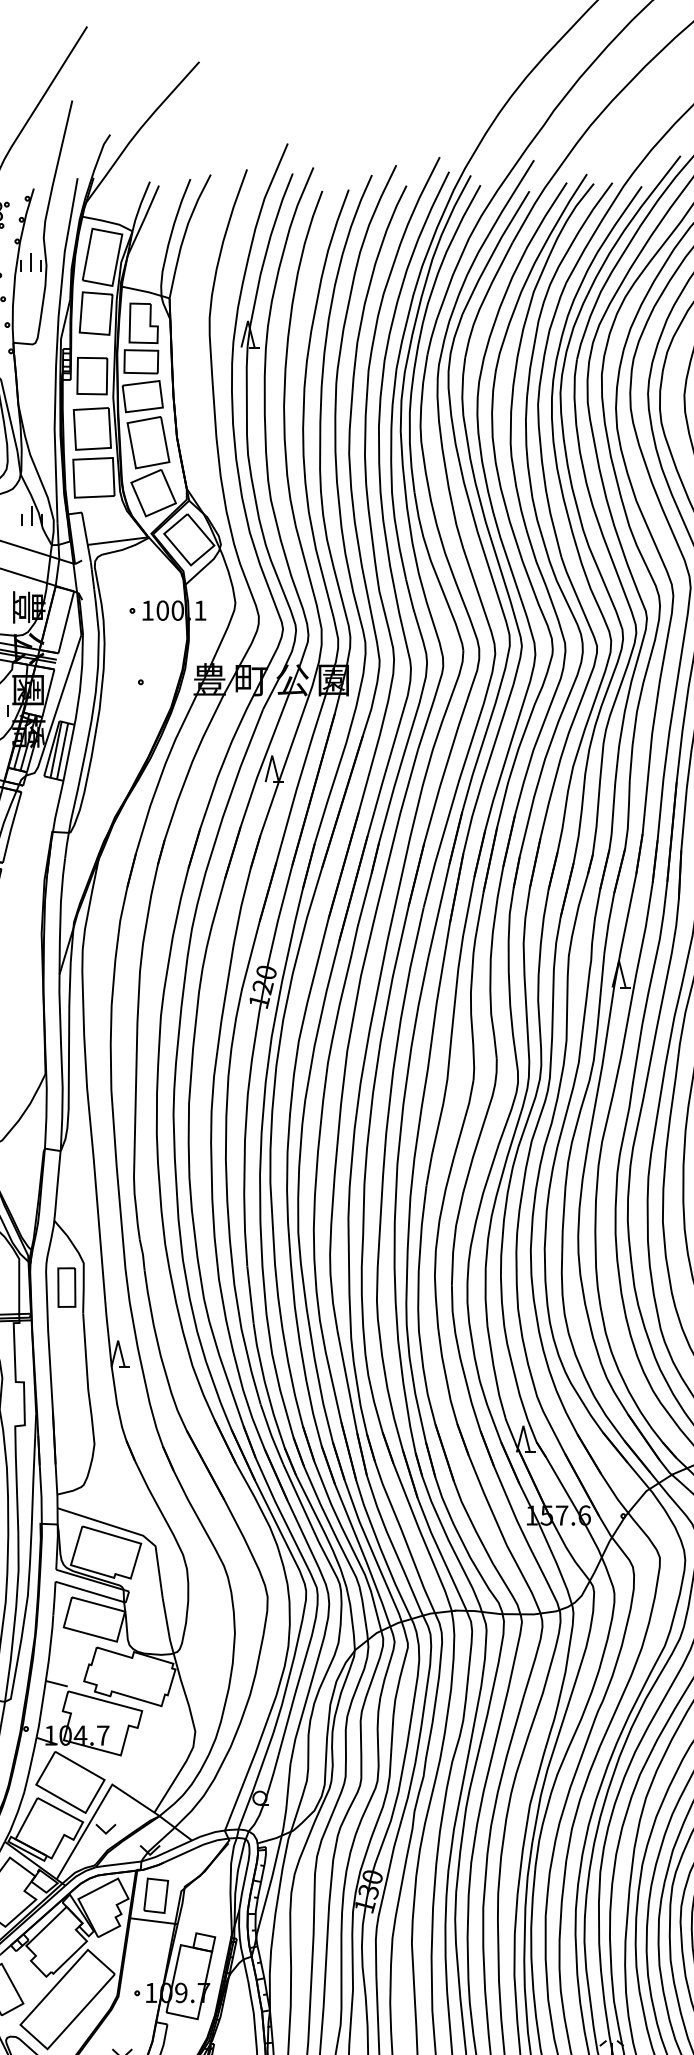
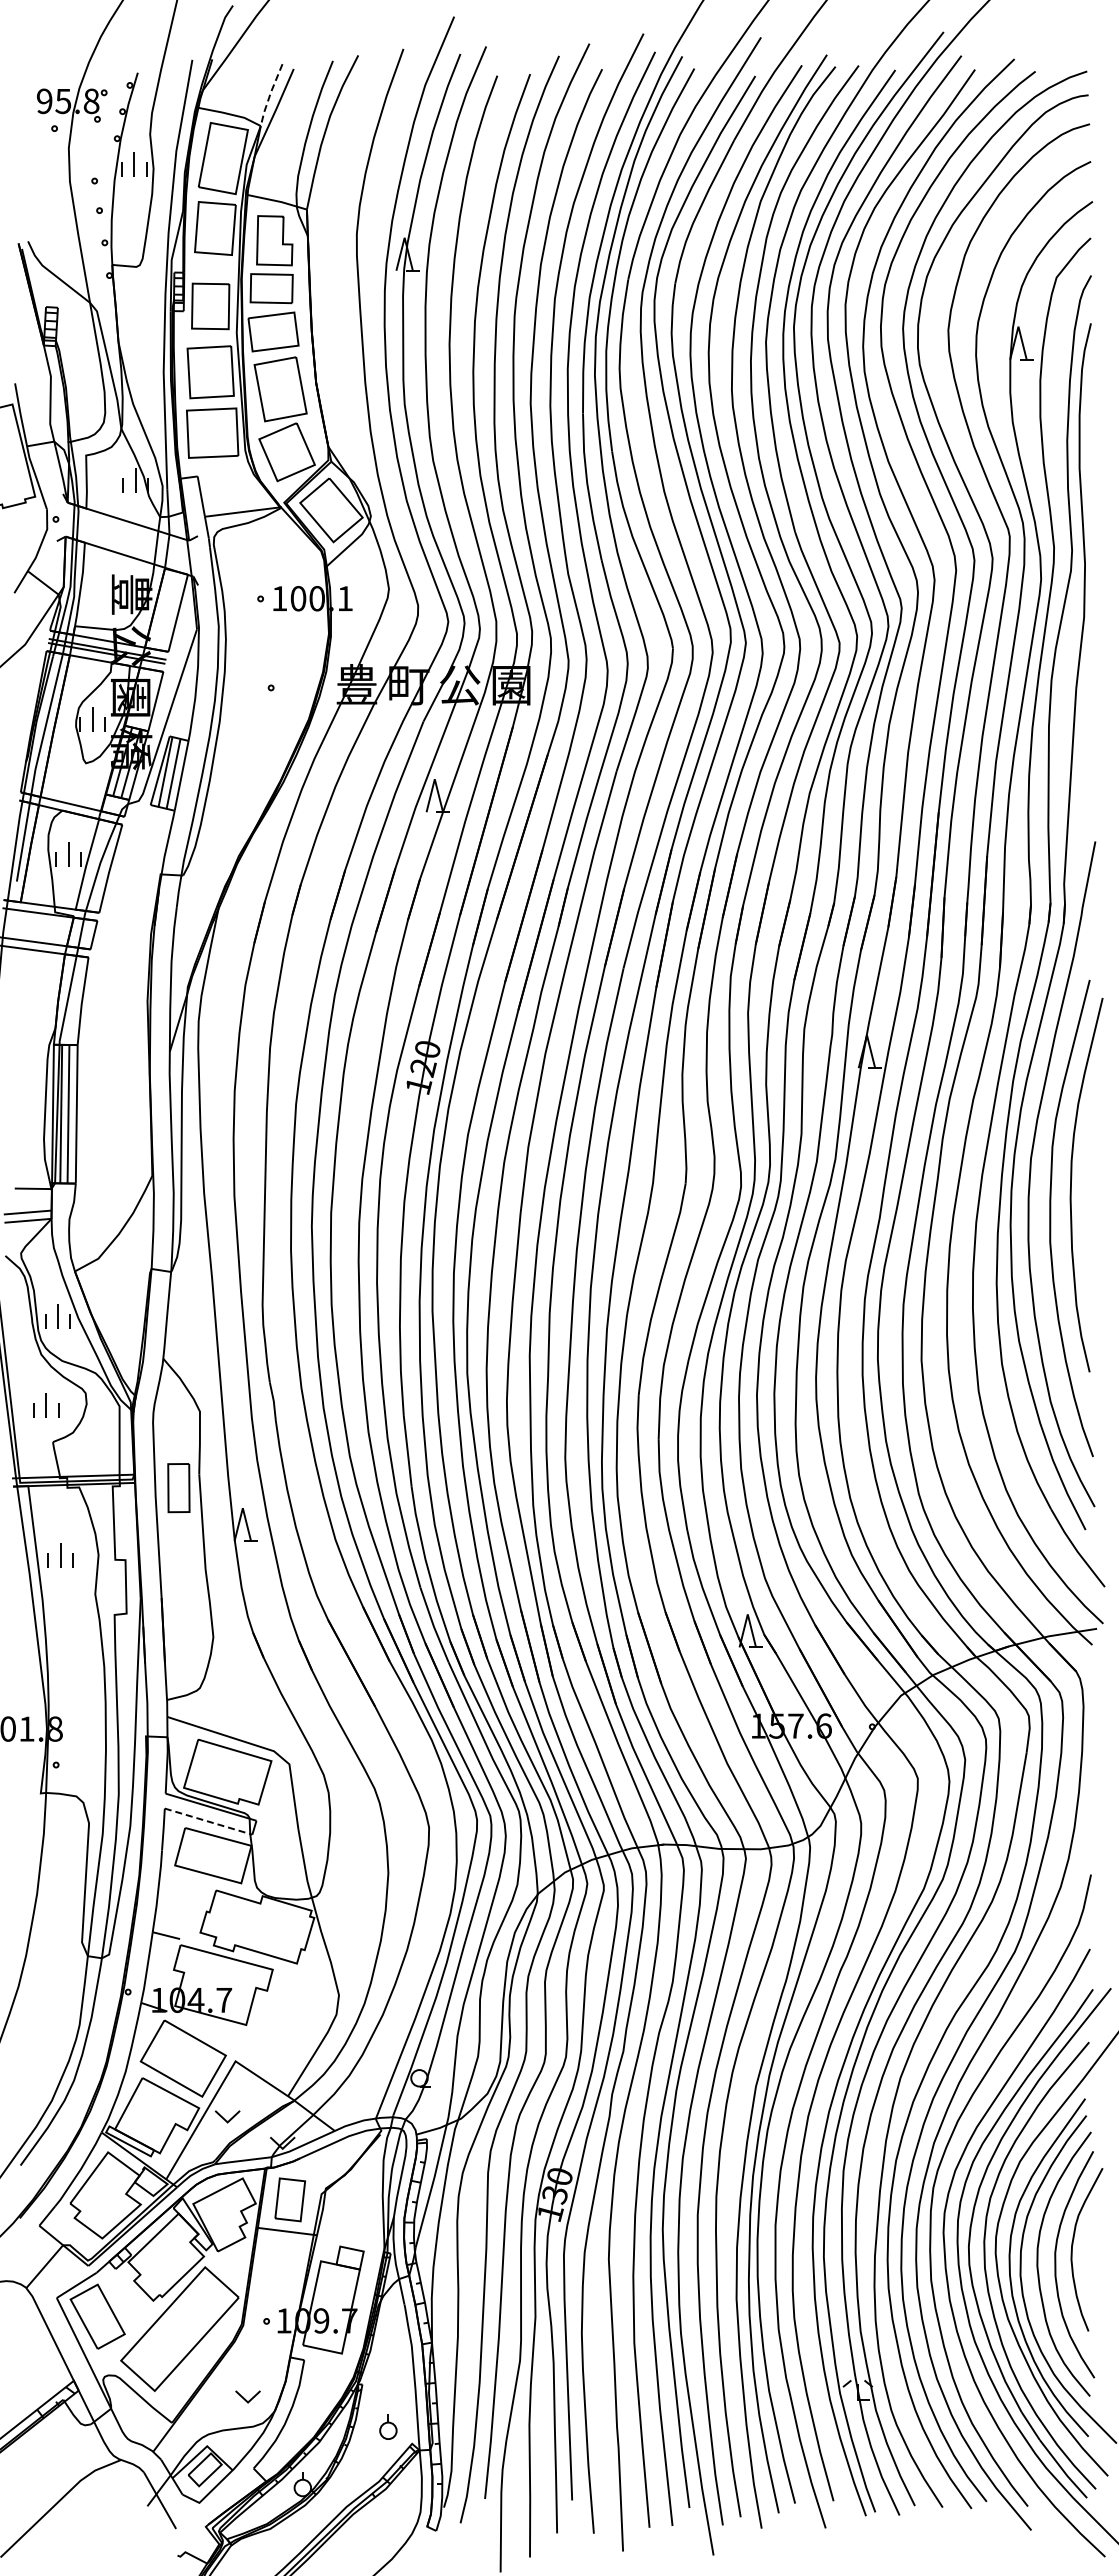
line: (139, 206) -> (269, 95), solid -> dashed
part: (66, 1287) -> (178, 1488), moved
line: (91, 1592) -> (209, 1821), solid -> dashed

